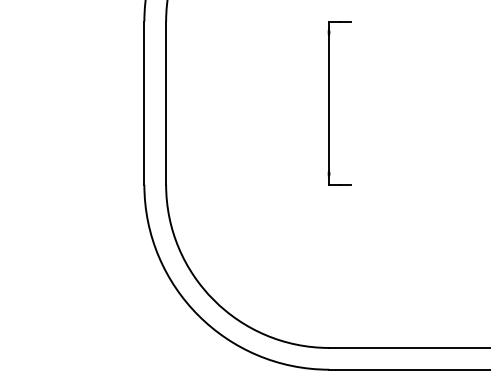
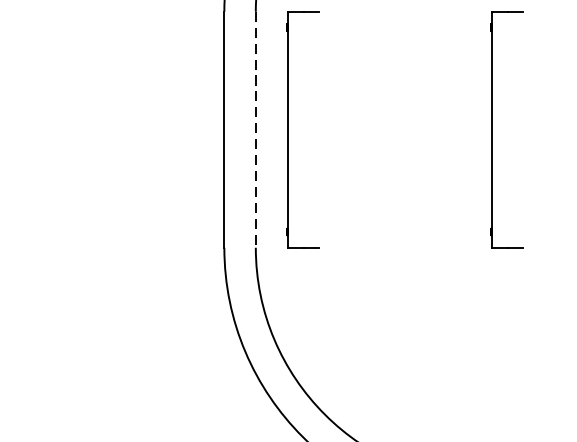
line: (166, 103) -> (256, 130), solid -> dashed
part: (188, 103) -> (288, 130), added

